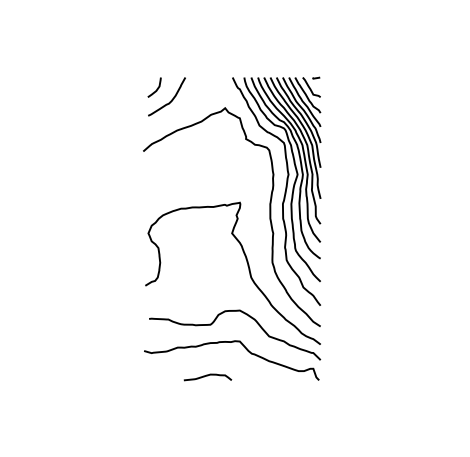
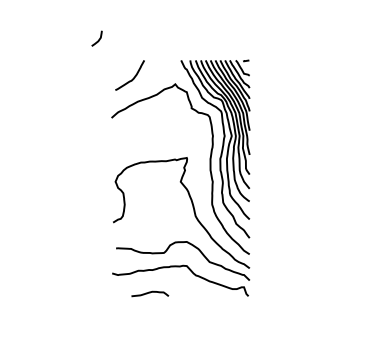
curve: (156, 88) -> (98, 39), moved
curve: (207, 376) -> (149, 293), moved

